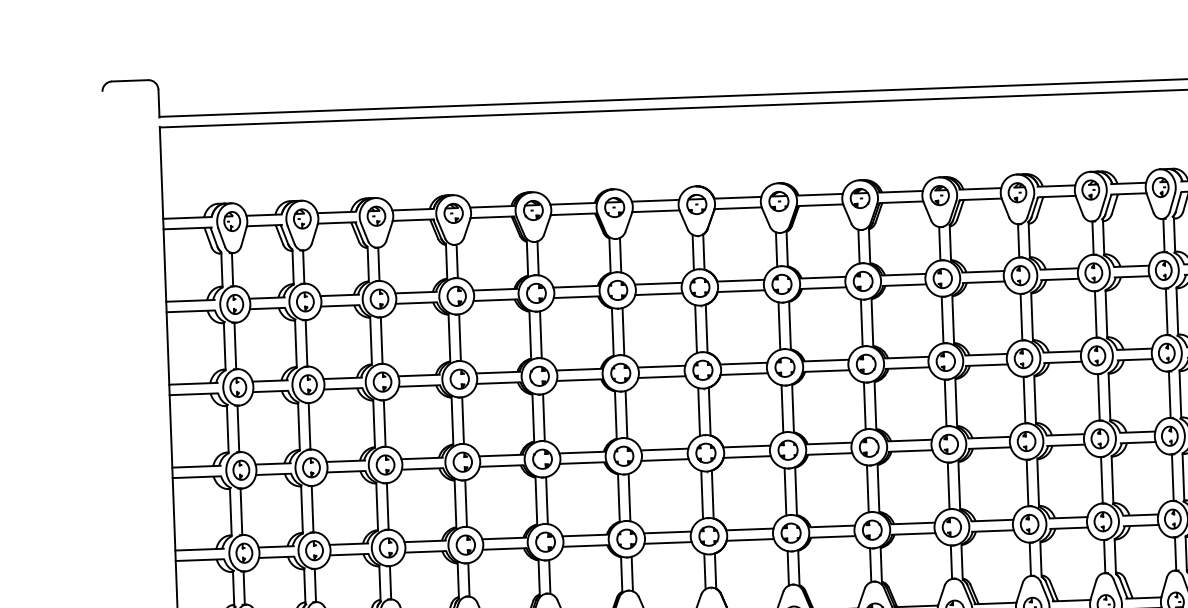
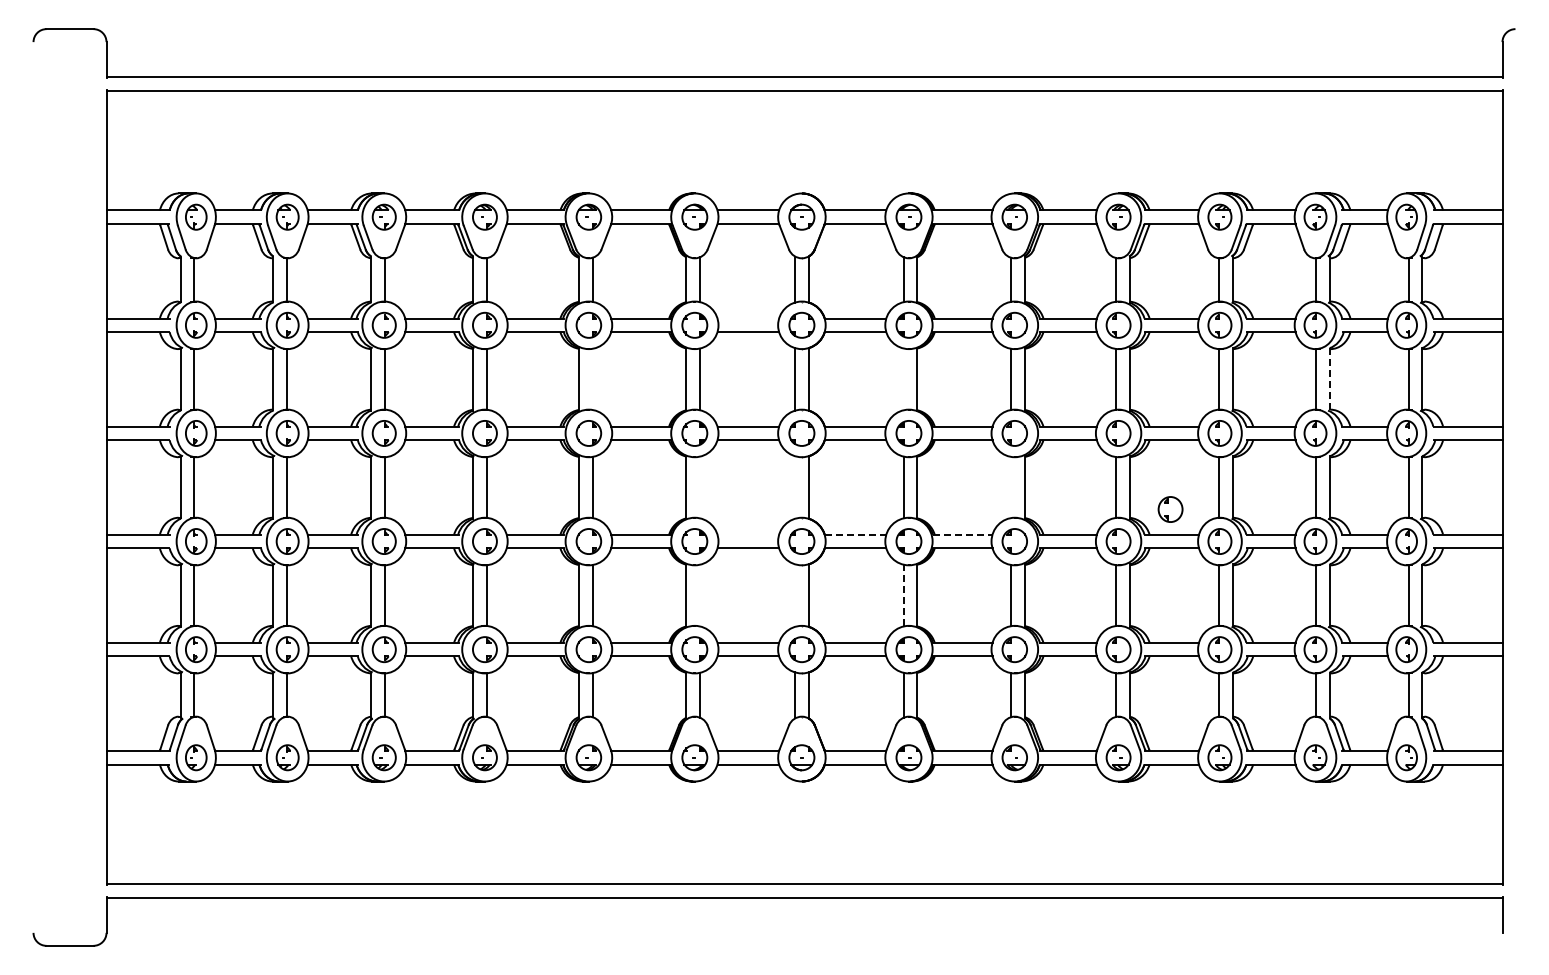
line: (658, 283) -> (748, 318), removed
line: (1106, 313) -> (1329, 378), solid -> dashed
line: (779, 326) -> (903, 379), removed
line: (540, 334) -> (592, 379), removed
line: (865, 405) -> (1011, 487), removed
line: (698, 412) -> (794, 487), removed
line: (626, 414) -> (700, 487), removed
part: (987, 418) -> (1170, 509), added
line: (828, 443) -> (962, 534), solid -> dashed
line: (746, 446) -> (855, 534), solid -> dashed
line: (664, 449) -> (748, 534), removed
line: (785, 491) -> (903, 595), solid -> dashed
line: (701, 494) -> (794, 595), removed
line: (629, 497) -> (700, 595), removed

